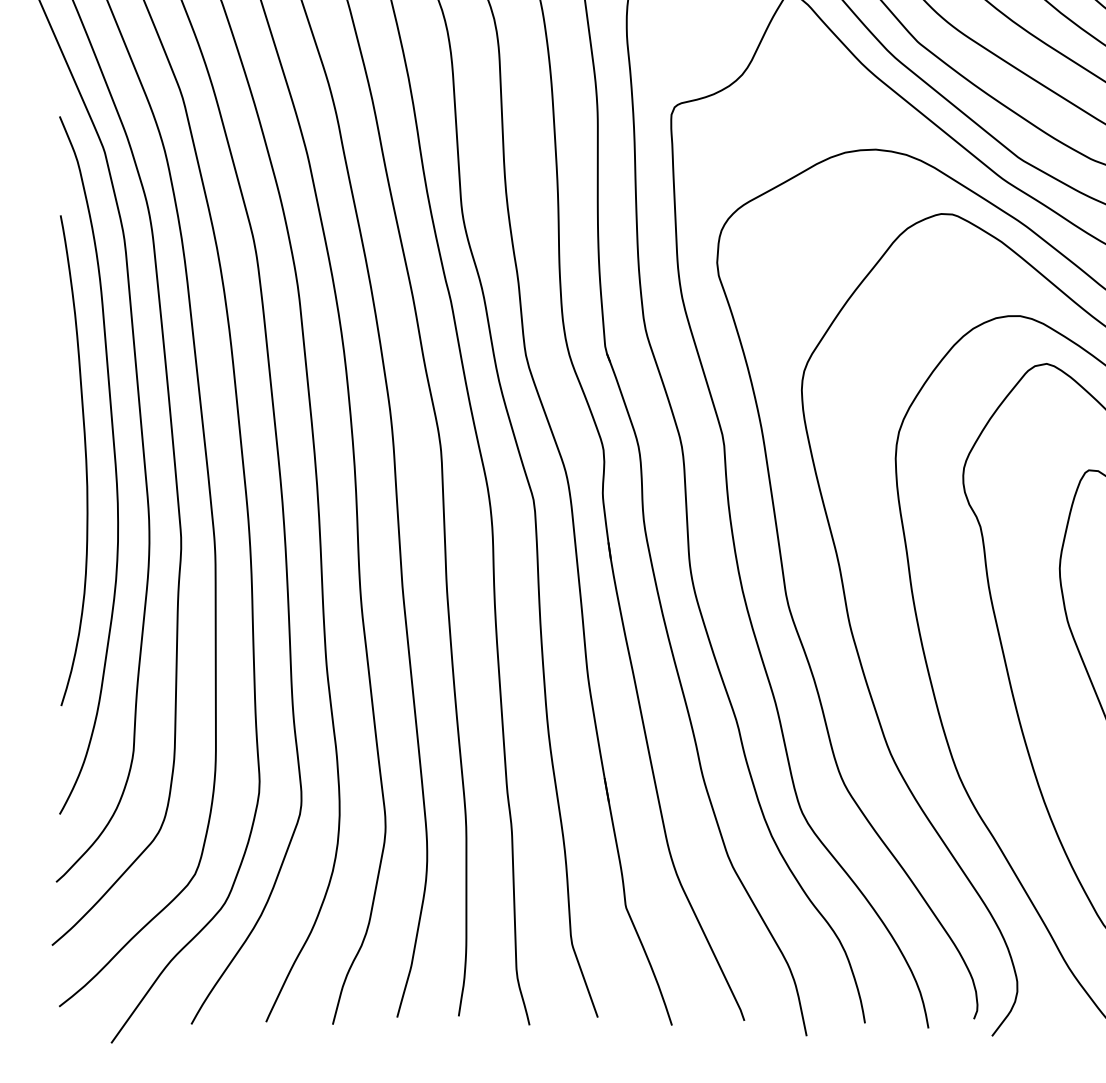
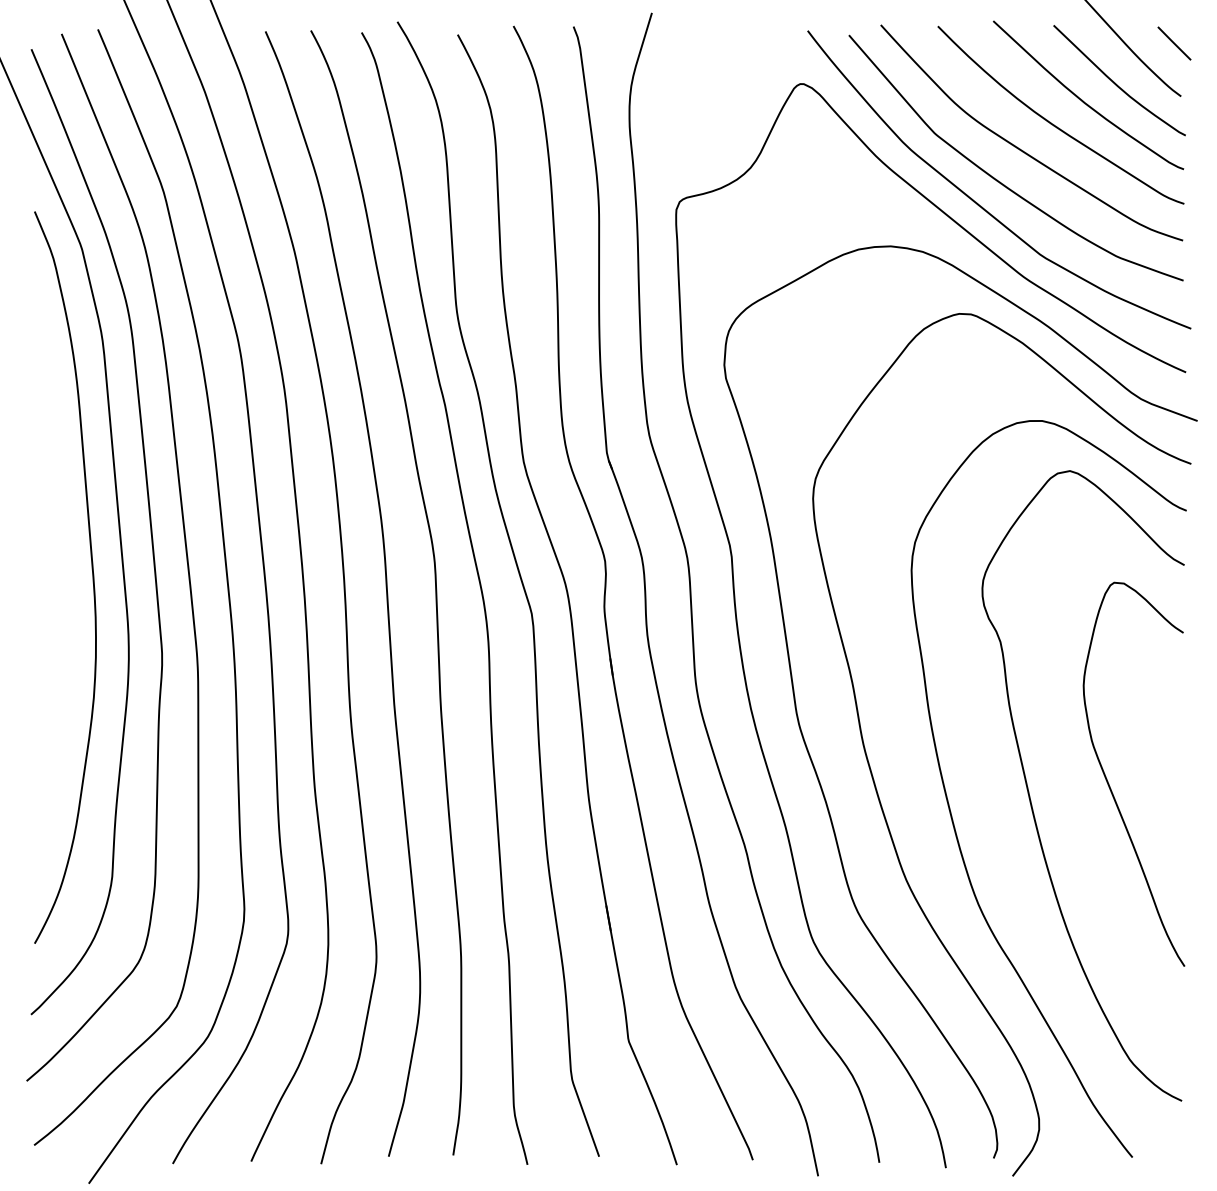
curve: (85, 460) -> (61, 572), removed

